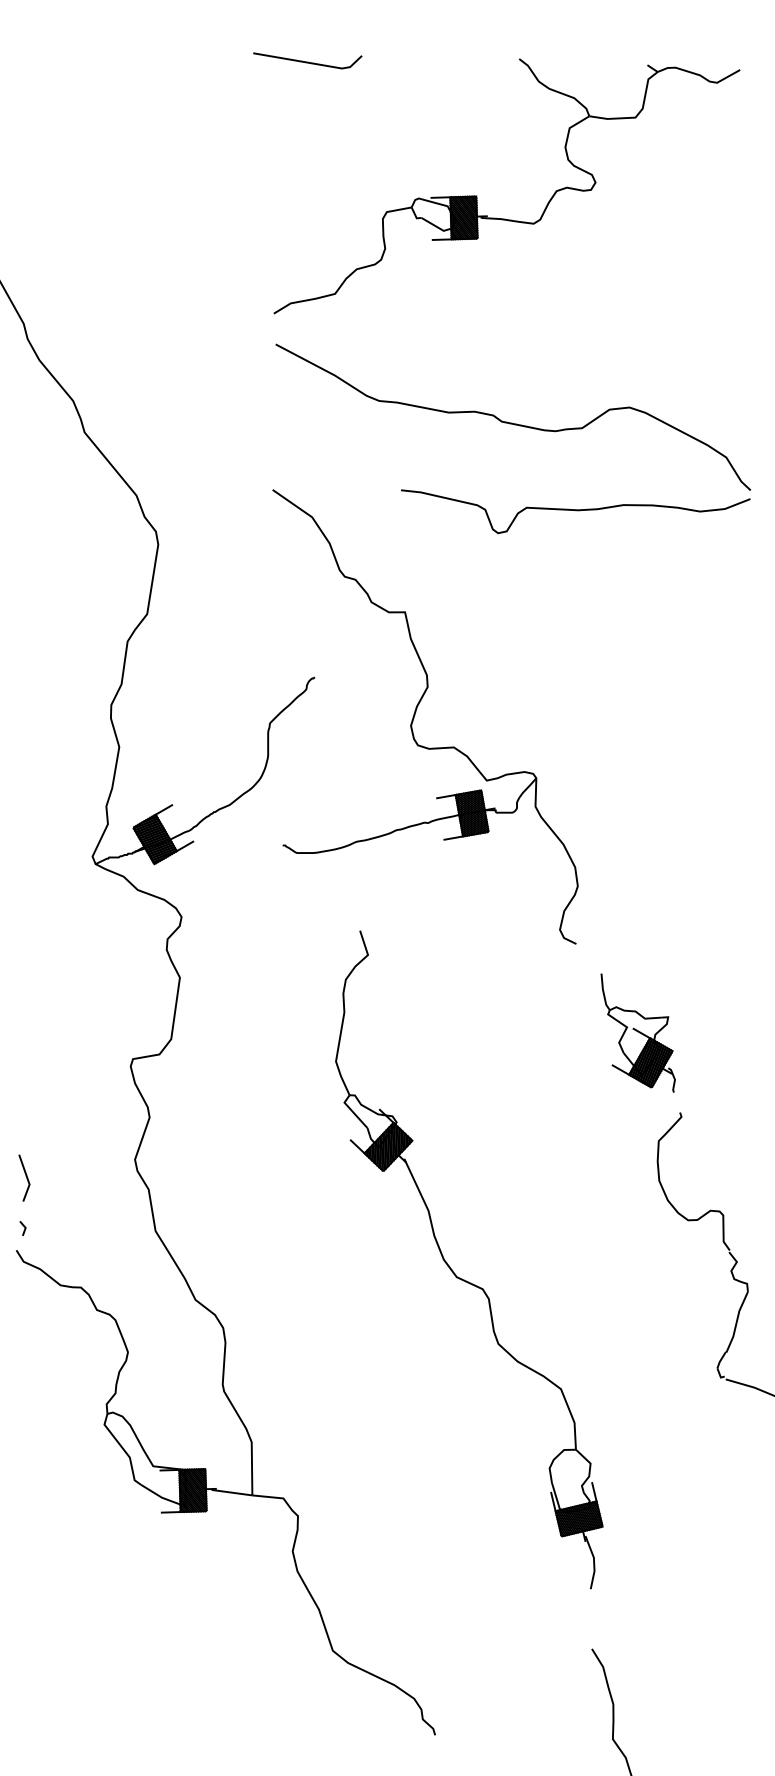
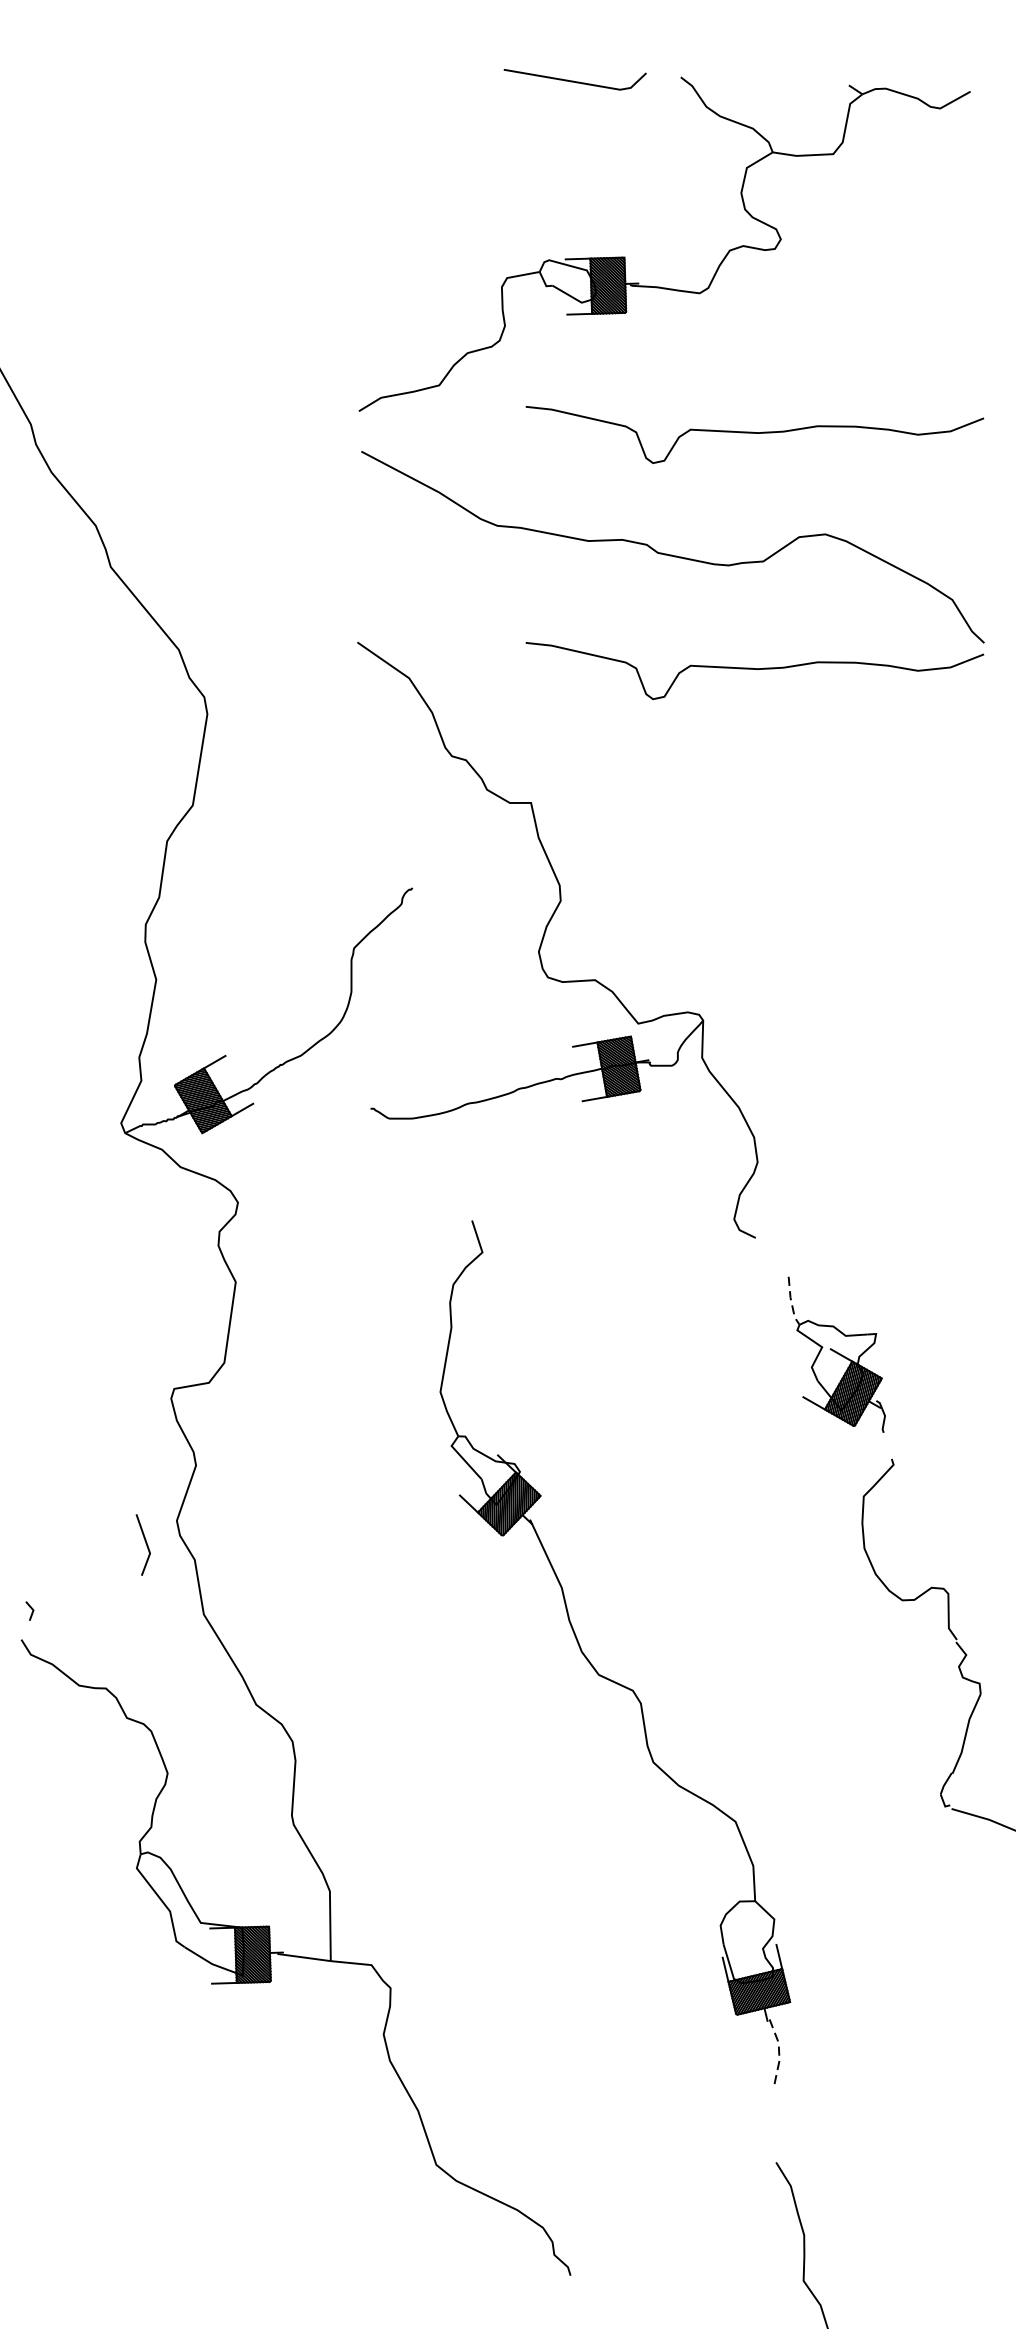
line: (307, 61) -> (574, 80), moved
curve: (575, 331) -> (754, 434), added
line: (603, 992) -> (791, 1301), solid -> dashed
line: (25, 1176) -> (144, 1542), moved
line: (594, 1561) -> (779, 2047), solid -> dashed

